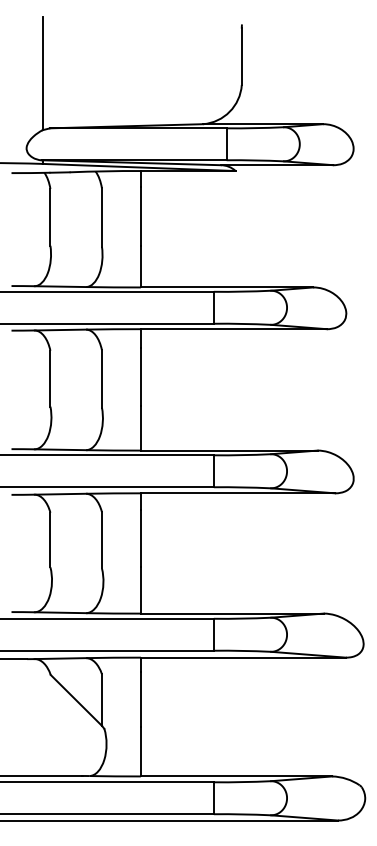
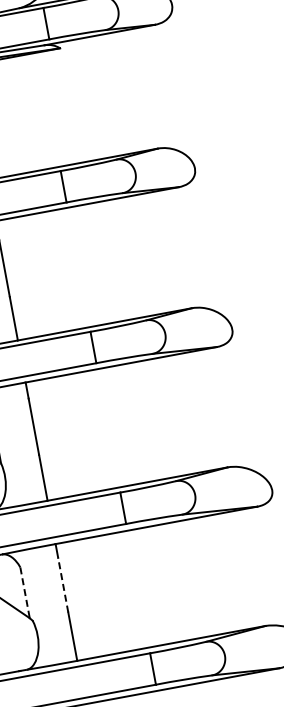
line: (140, 699) -> (62, 585), solid -> dashed
line: (101, 700) -> (24, 593), solid -> dashed

